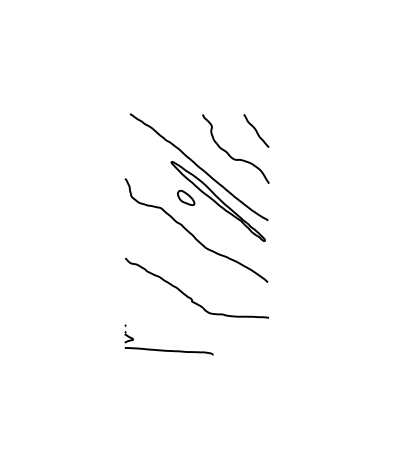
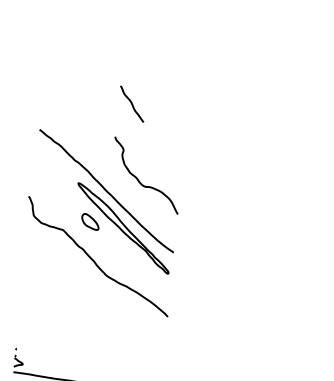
curve: (256, 130) -> (132, 103), moved
part: (191, 297) -> (87, 325), removed

